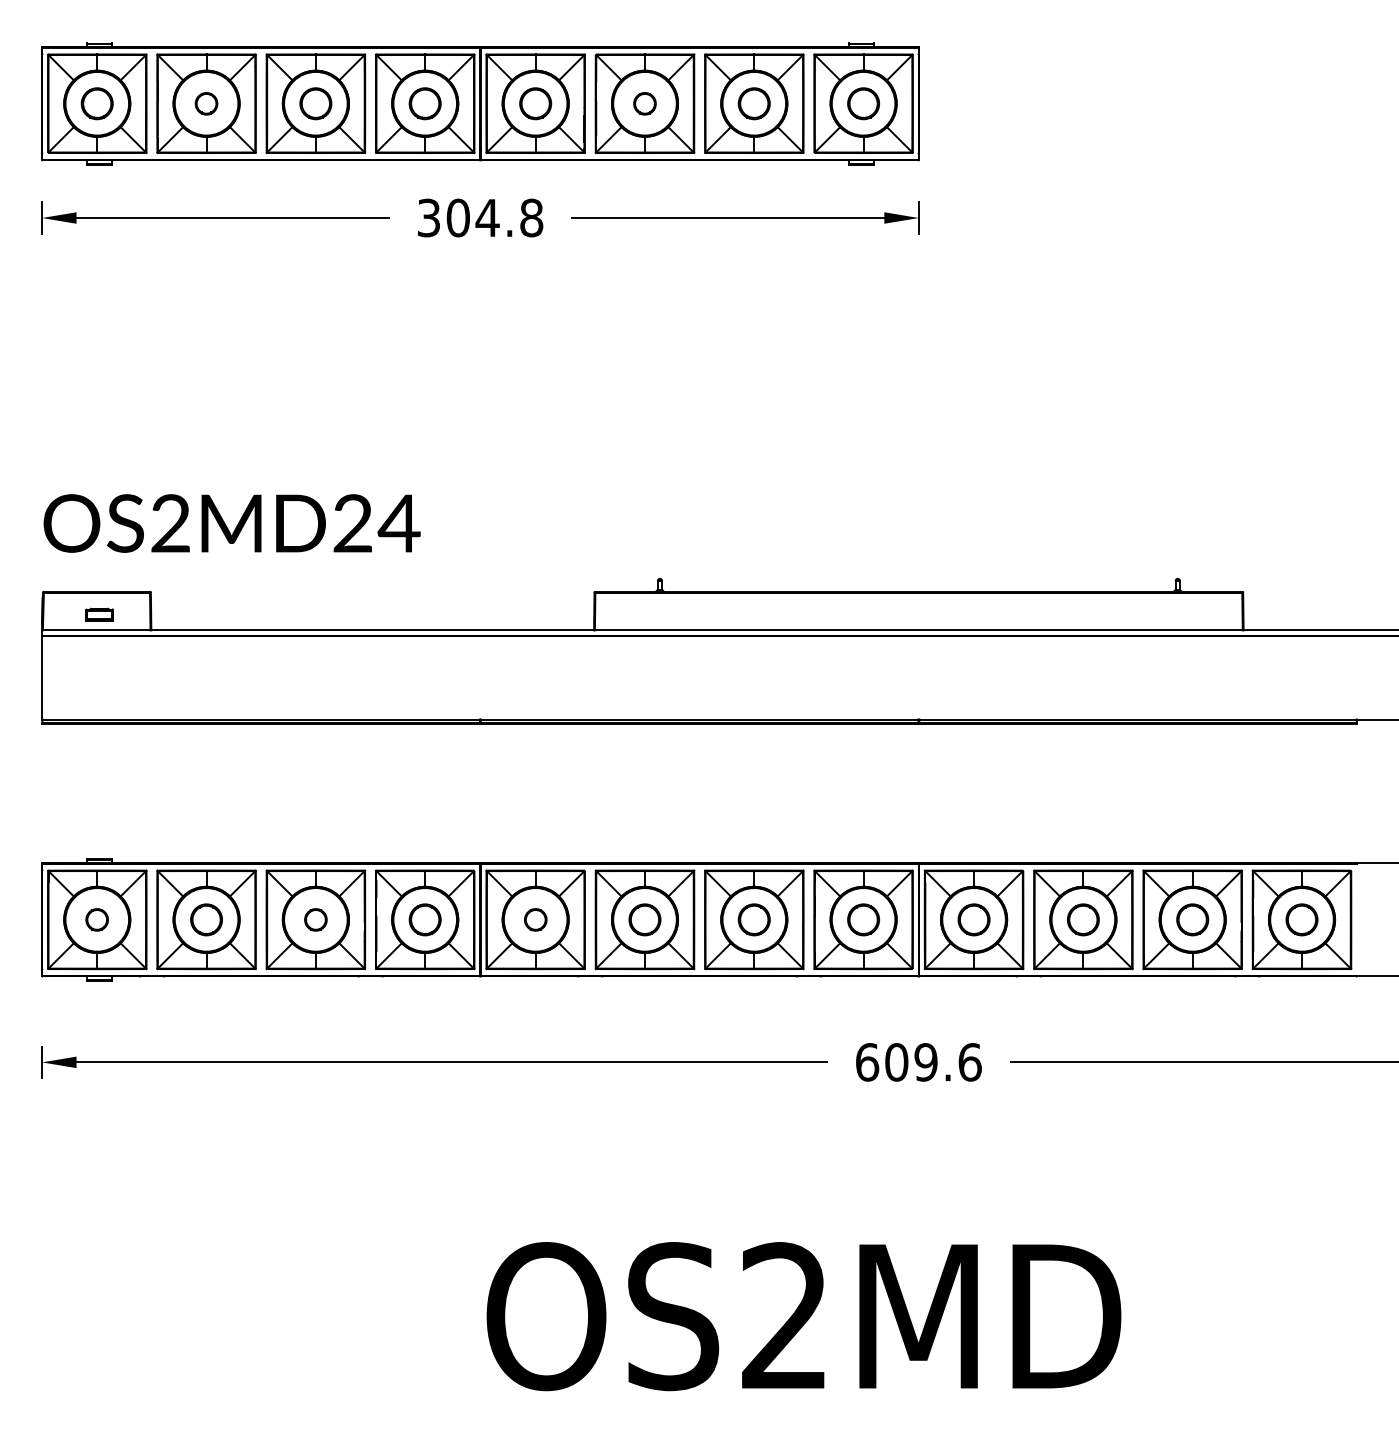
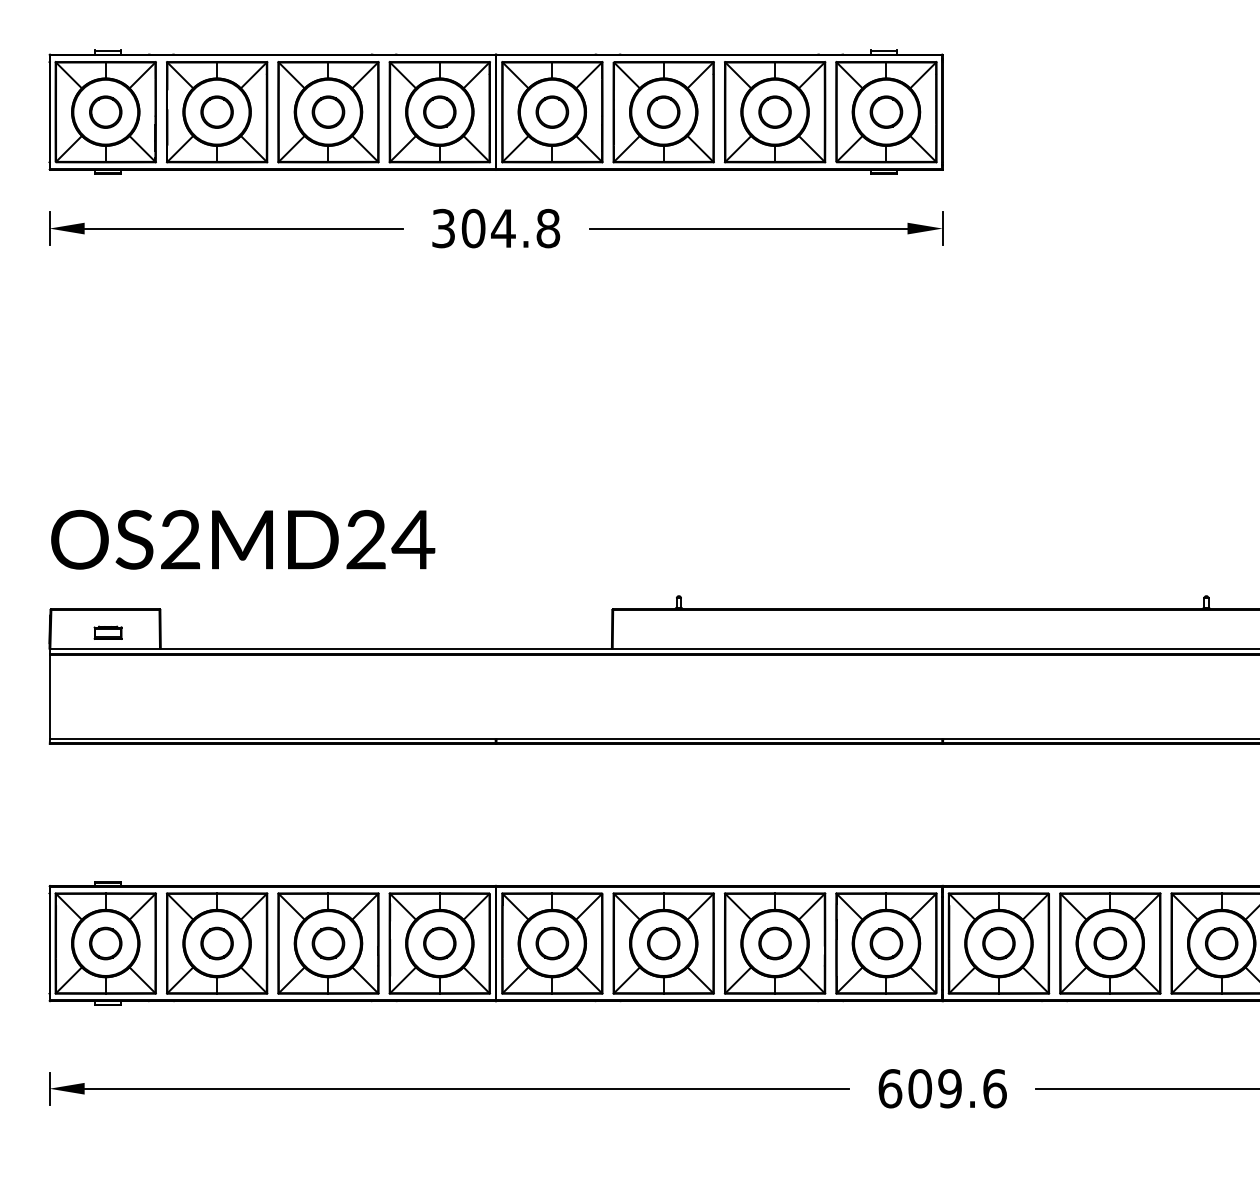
part: (206, 103) -> (217, 111), size x1.43
circle: (644, 103) -> (663, 111), size x1.43
part: (96, 919) -> (104, 943), size x1.43
circle: (315, 919) -> (328, 943), size x1.43
part: (535, 919) -> (552, 943), size x1.43

